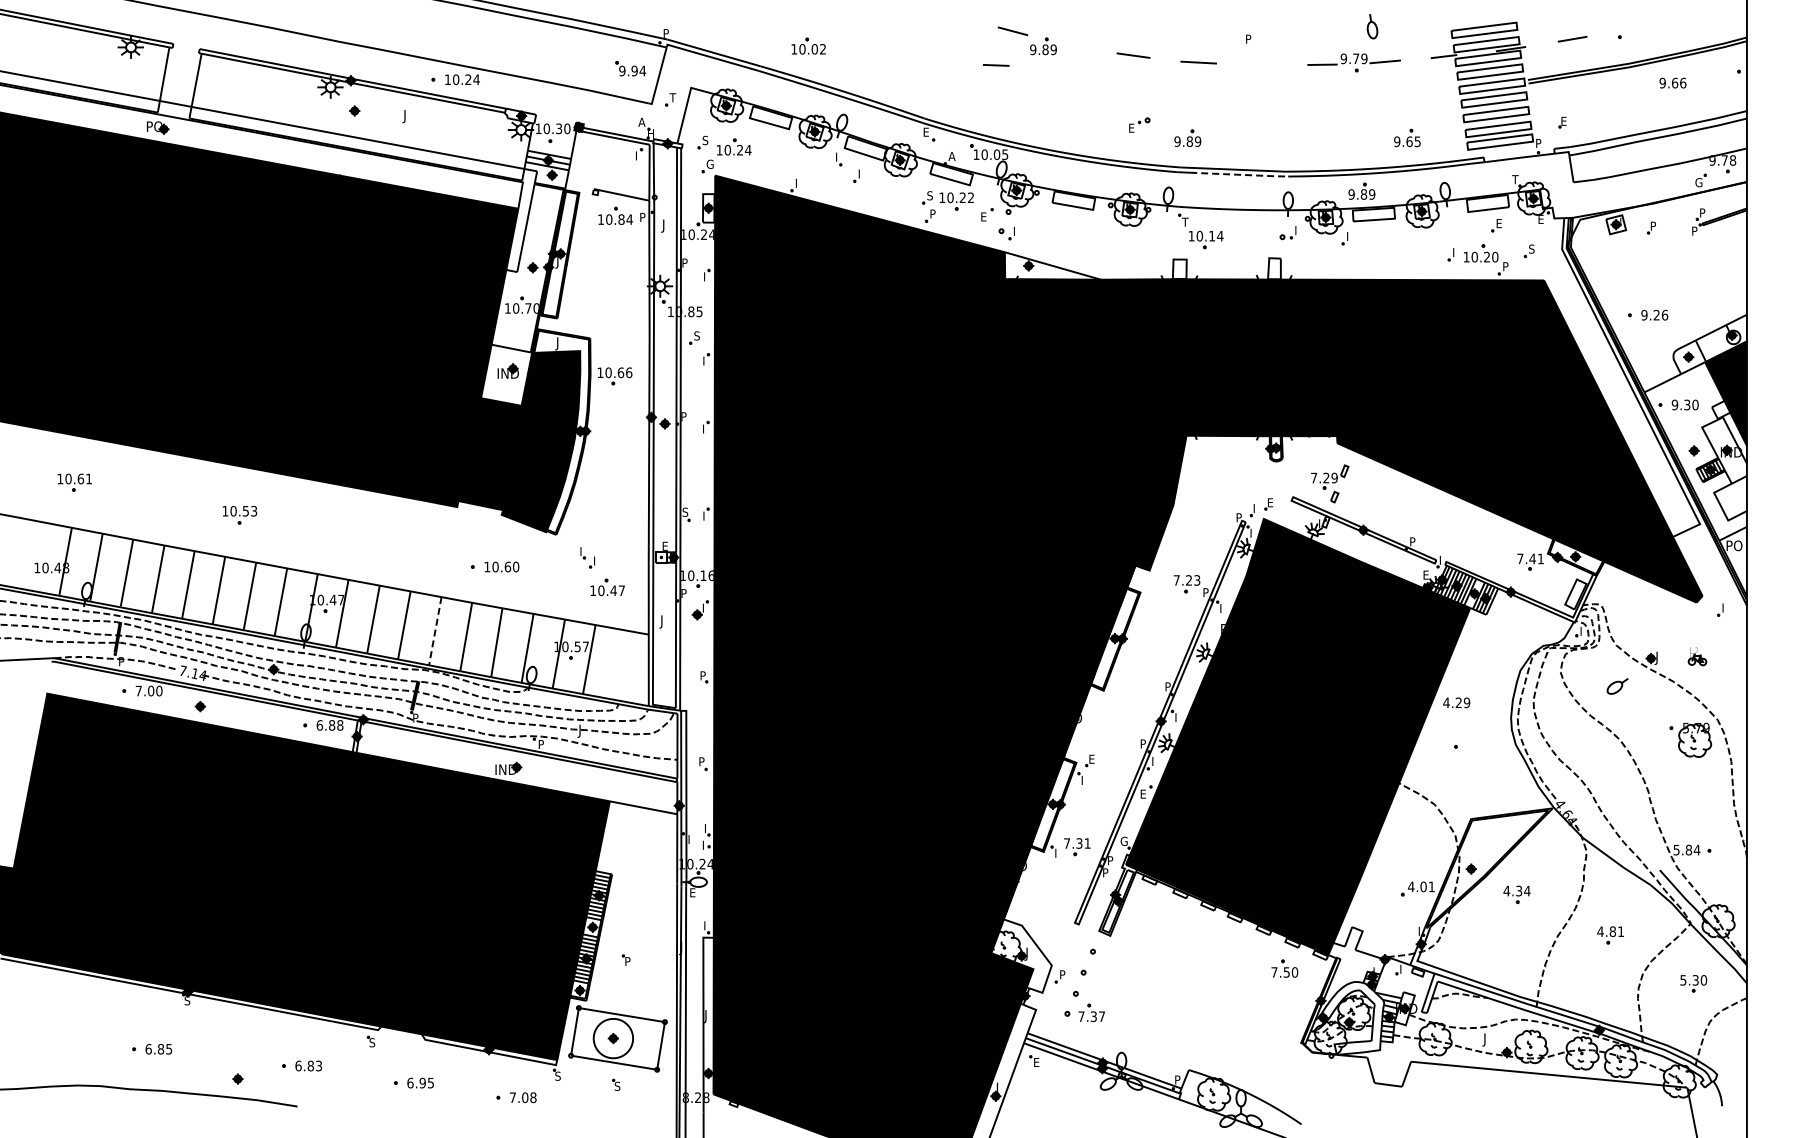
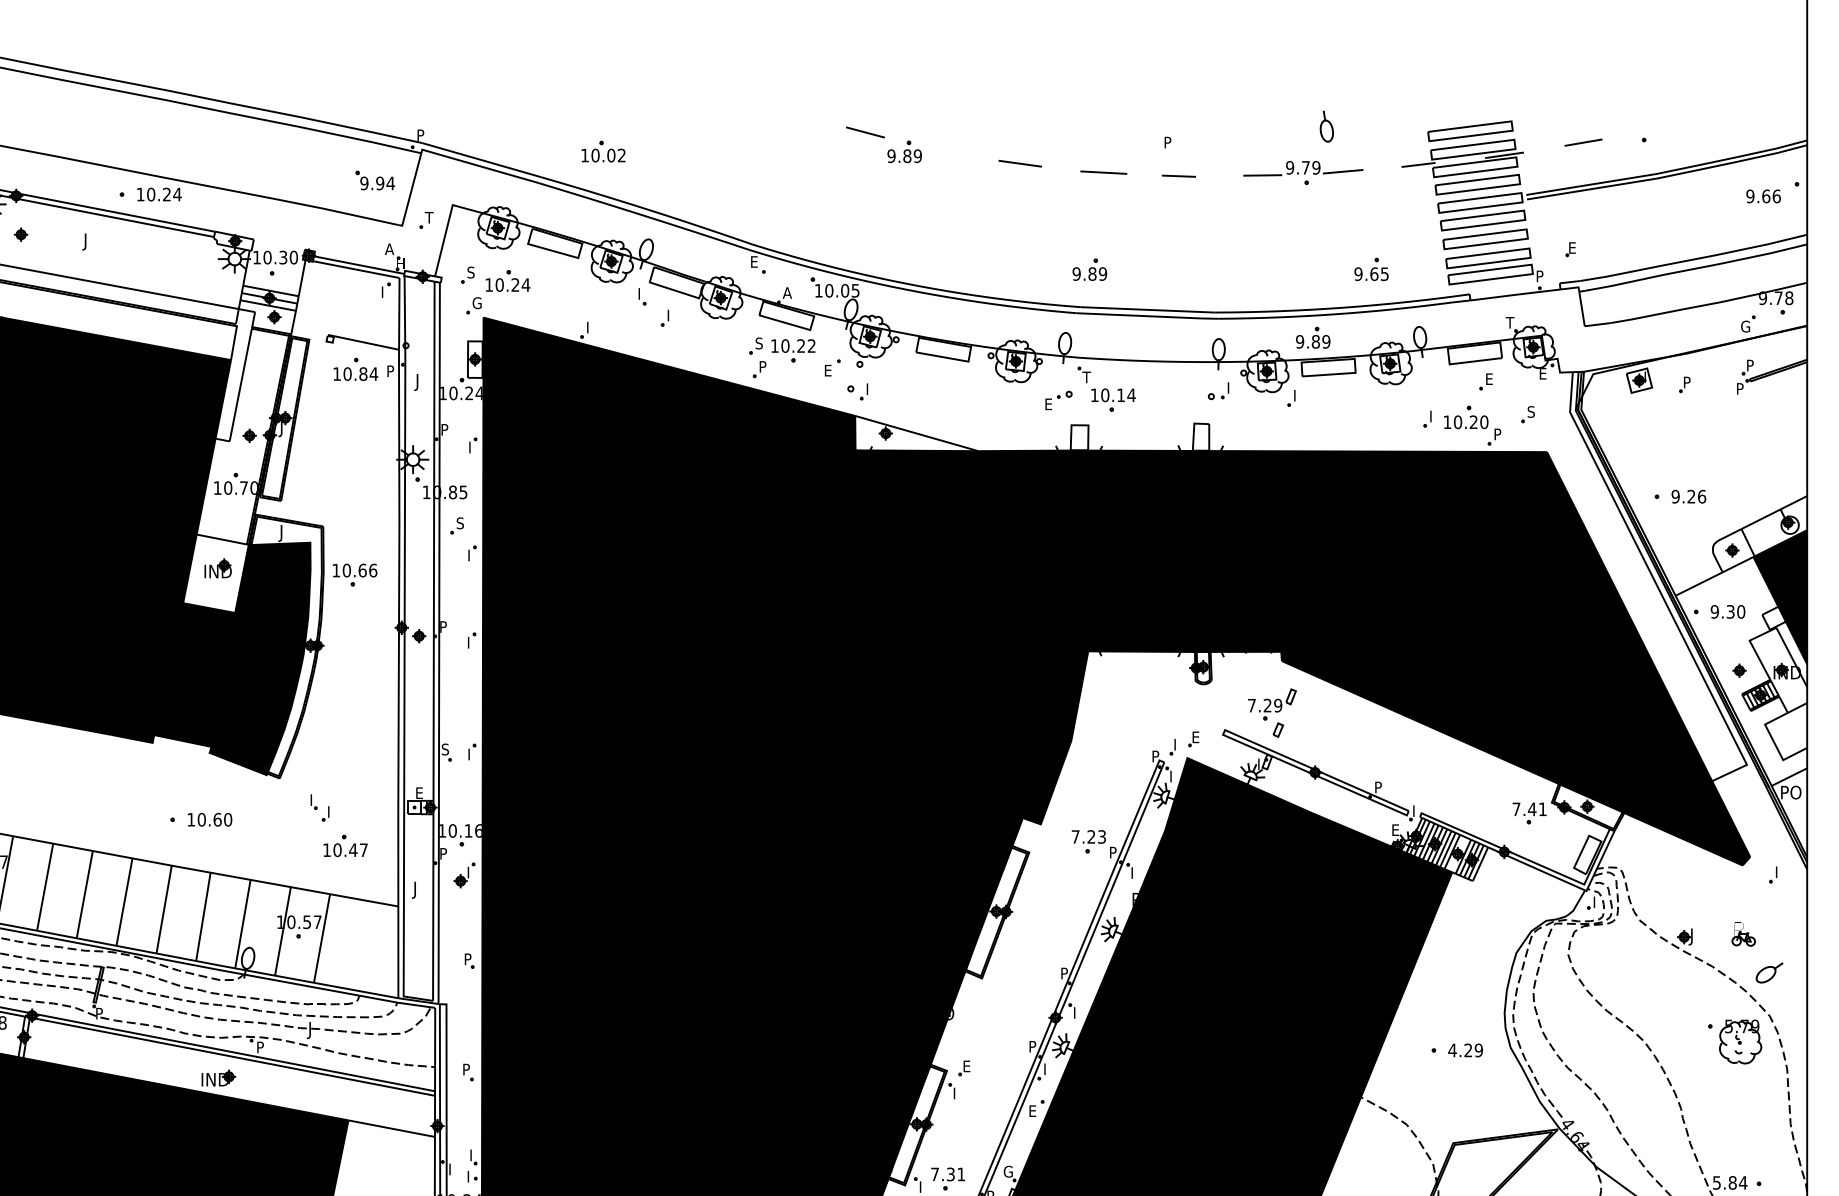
line: (996, 65) -> (1179, 176), moved
text: (1672, 82) -> (1762, 195), moved
part: (1139, 124) -> (1058, 399), moved
line: (1239, 174) -> (1156, 316), dashed -> solid
line: (435, 631) -> (124, 902), dashed -> solid
part: (1617, 686) -> (1769, 973), moved
text: (1456, 702) -> (1465, 1050), moved

